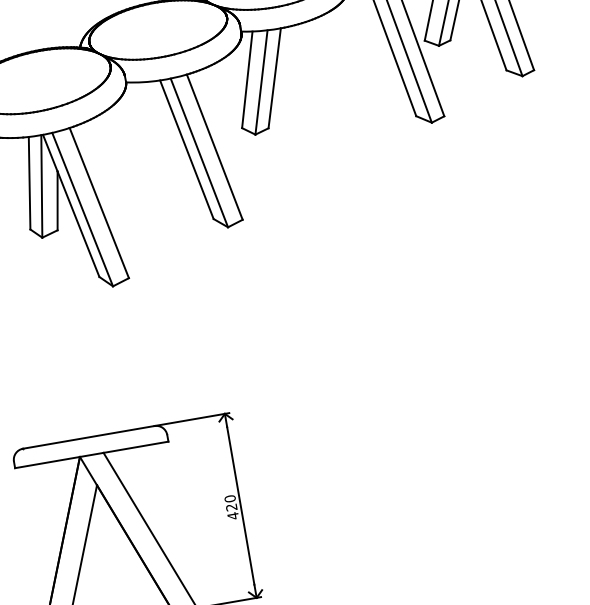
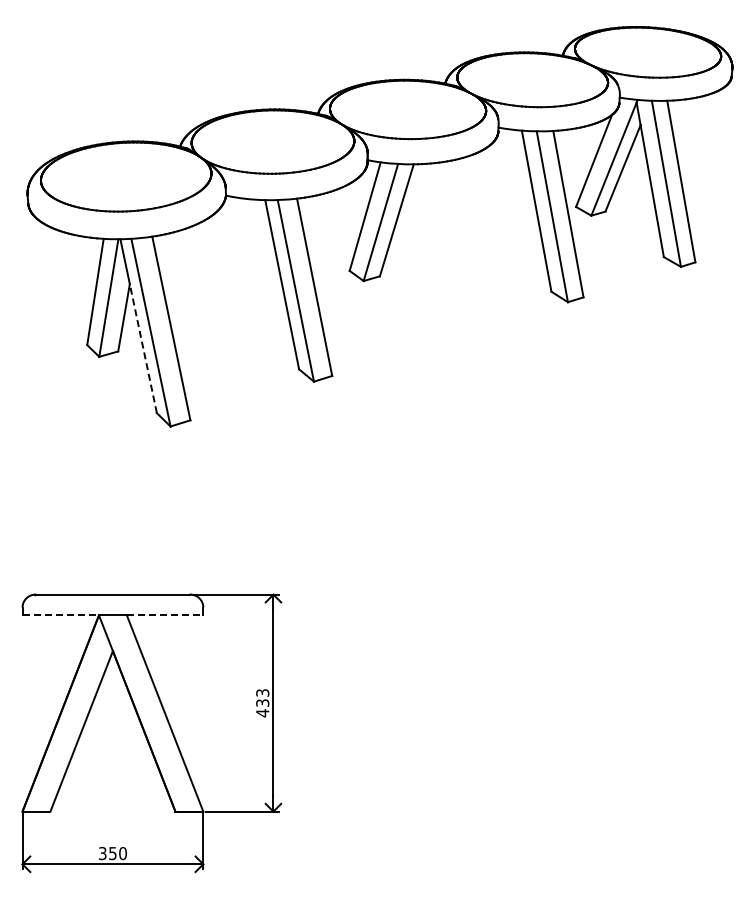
line: (78, 224) -> (143, 348), solid -> dashed
line: (136, 447) -> (165, 615), solid -> dashed
line: (48, 462) -> (61, 615), solid -> dashed
text: (230, 502) -> (262, 697), 420 -> 433

